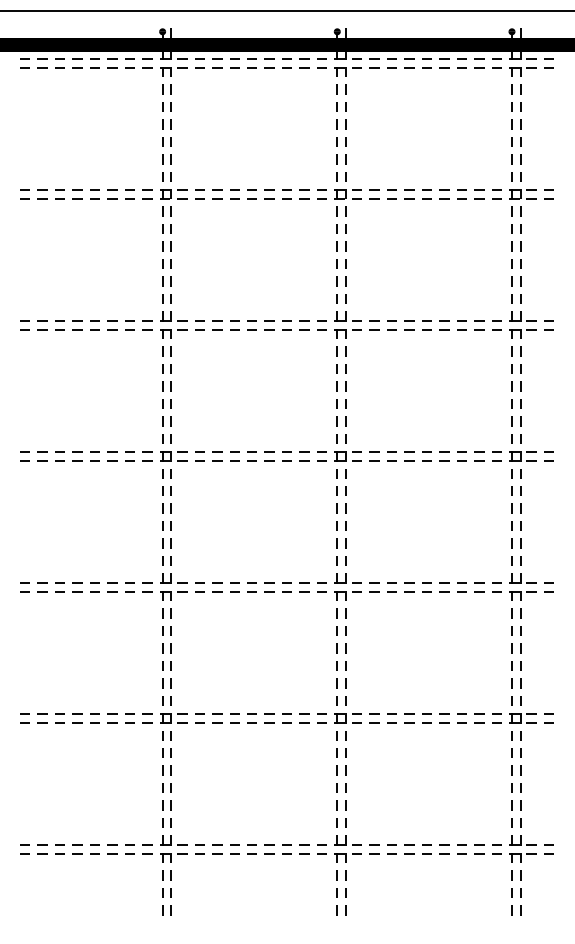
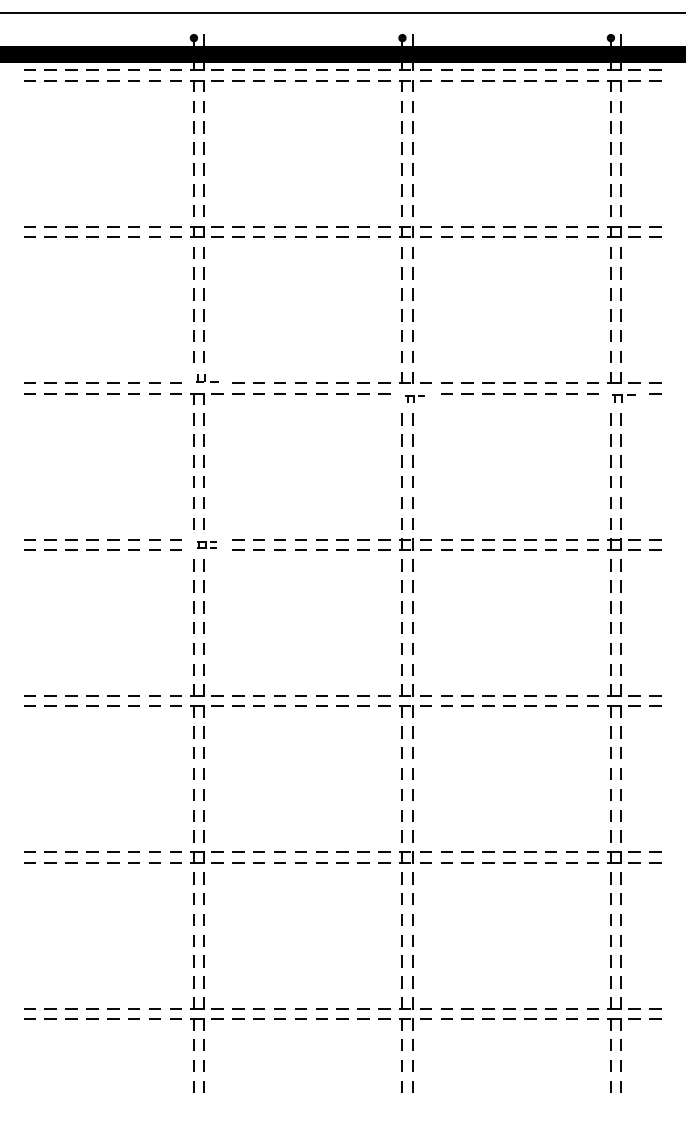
part: (173, 316) -> (206, 377), size x0.7
part: (347, 333) -> (414, 398), size x0.6
part: (522, 333) -> (623, 398), size x0.7
part: (173, 456) -> (206, 544), size x0.6

